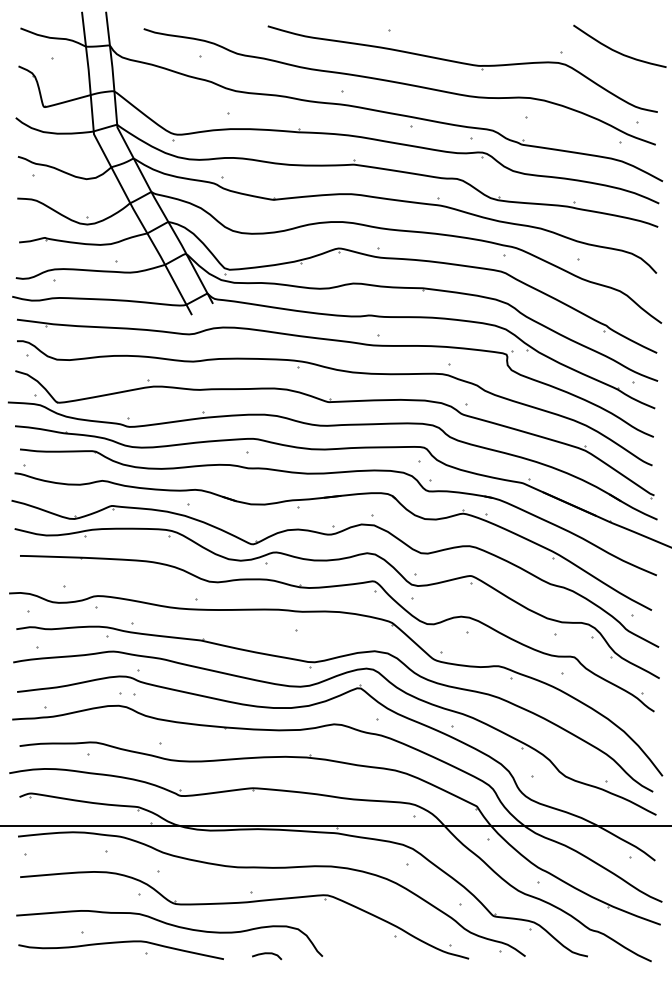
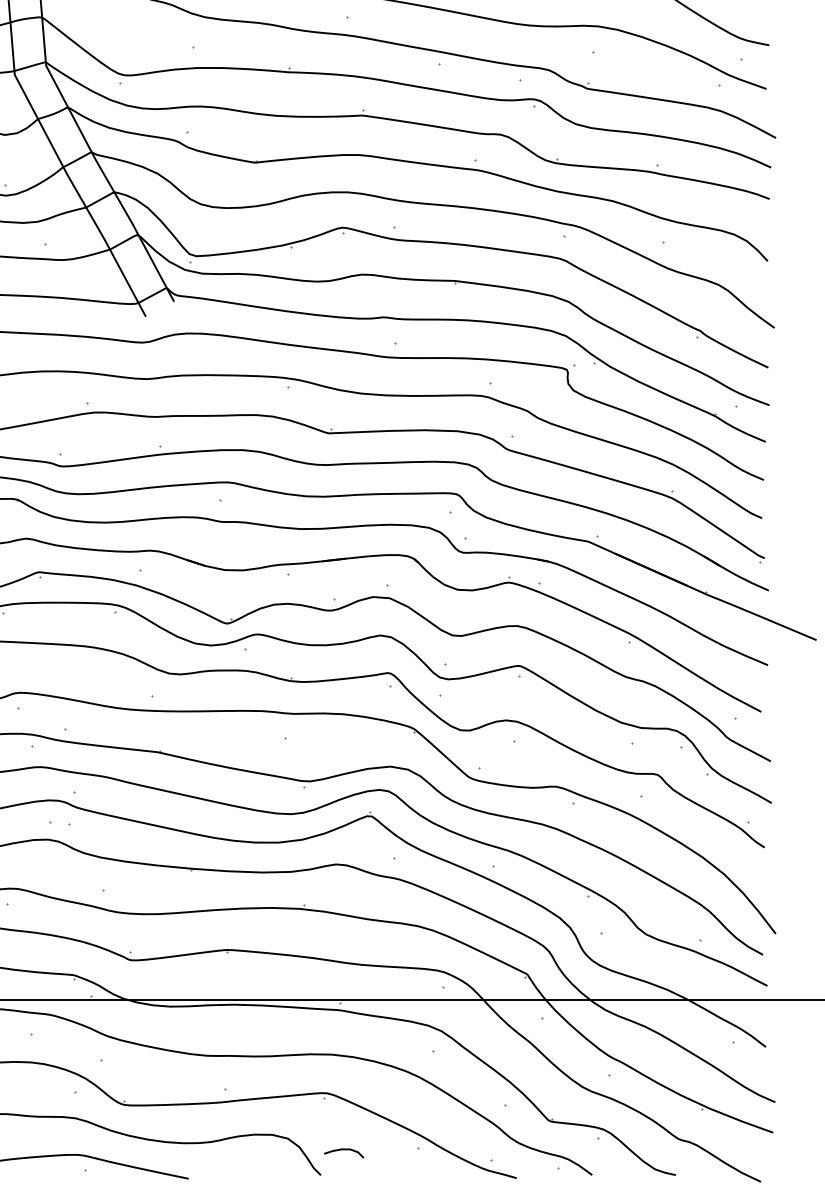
curve: (267, 954) -> (344, 1151), moved

